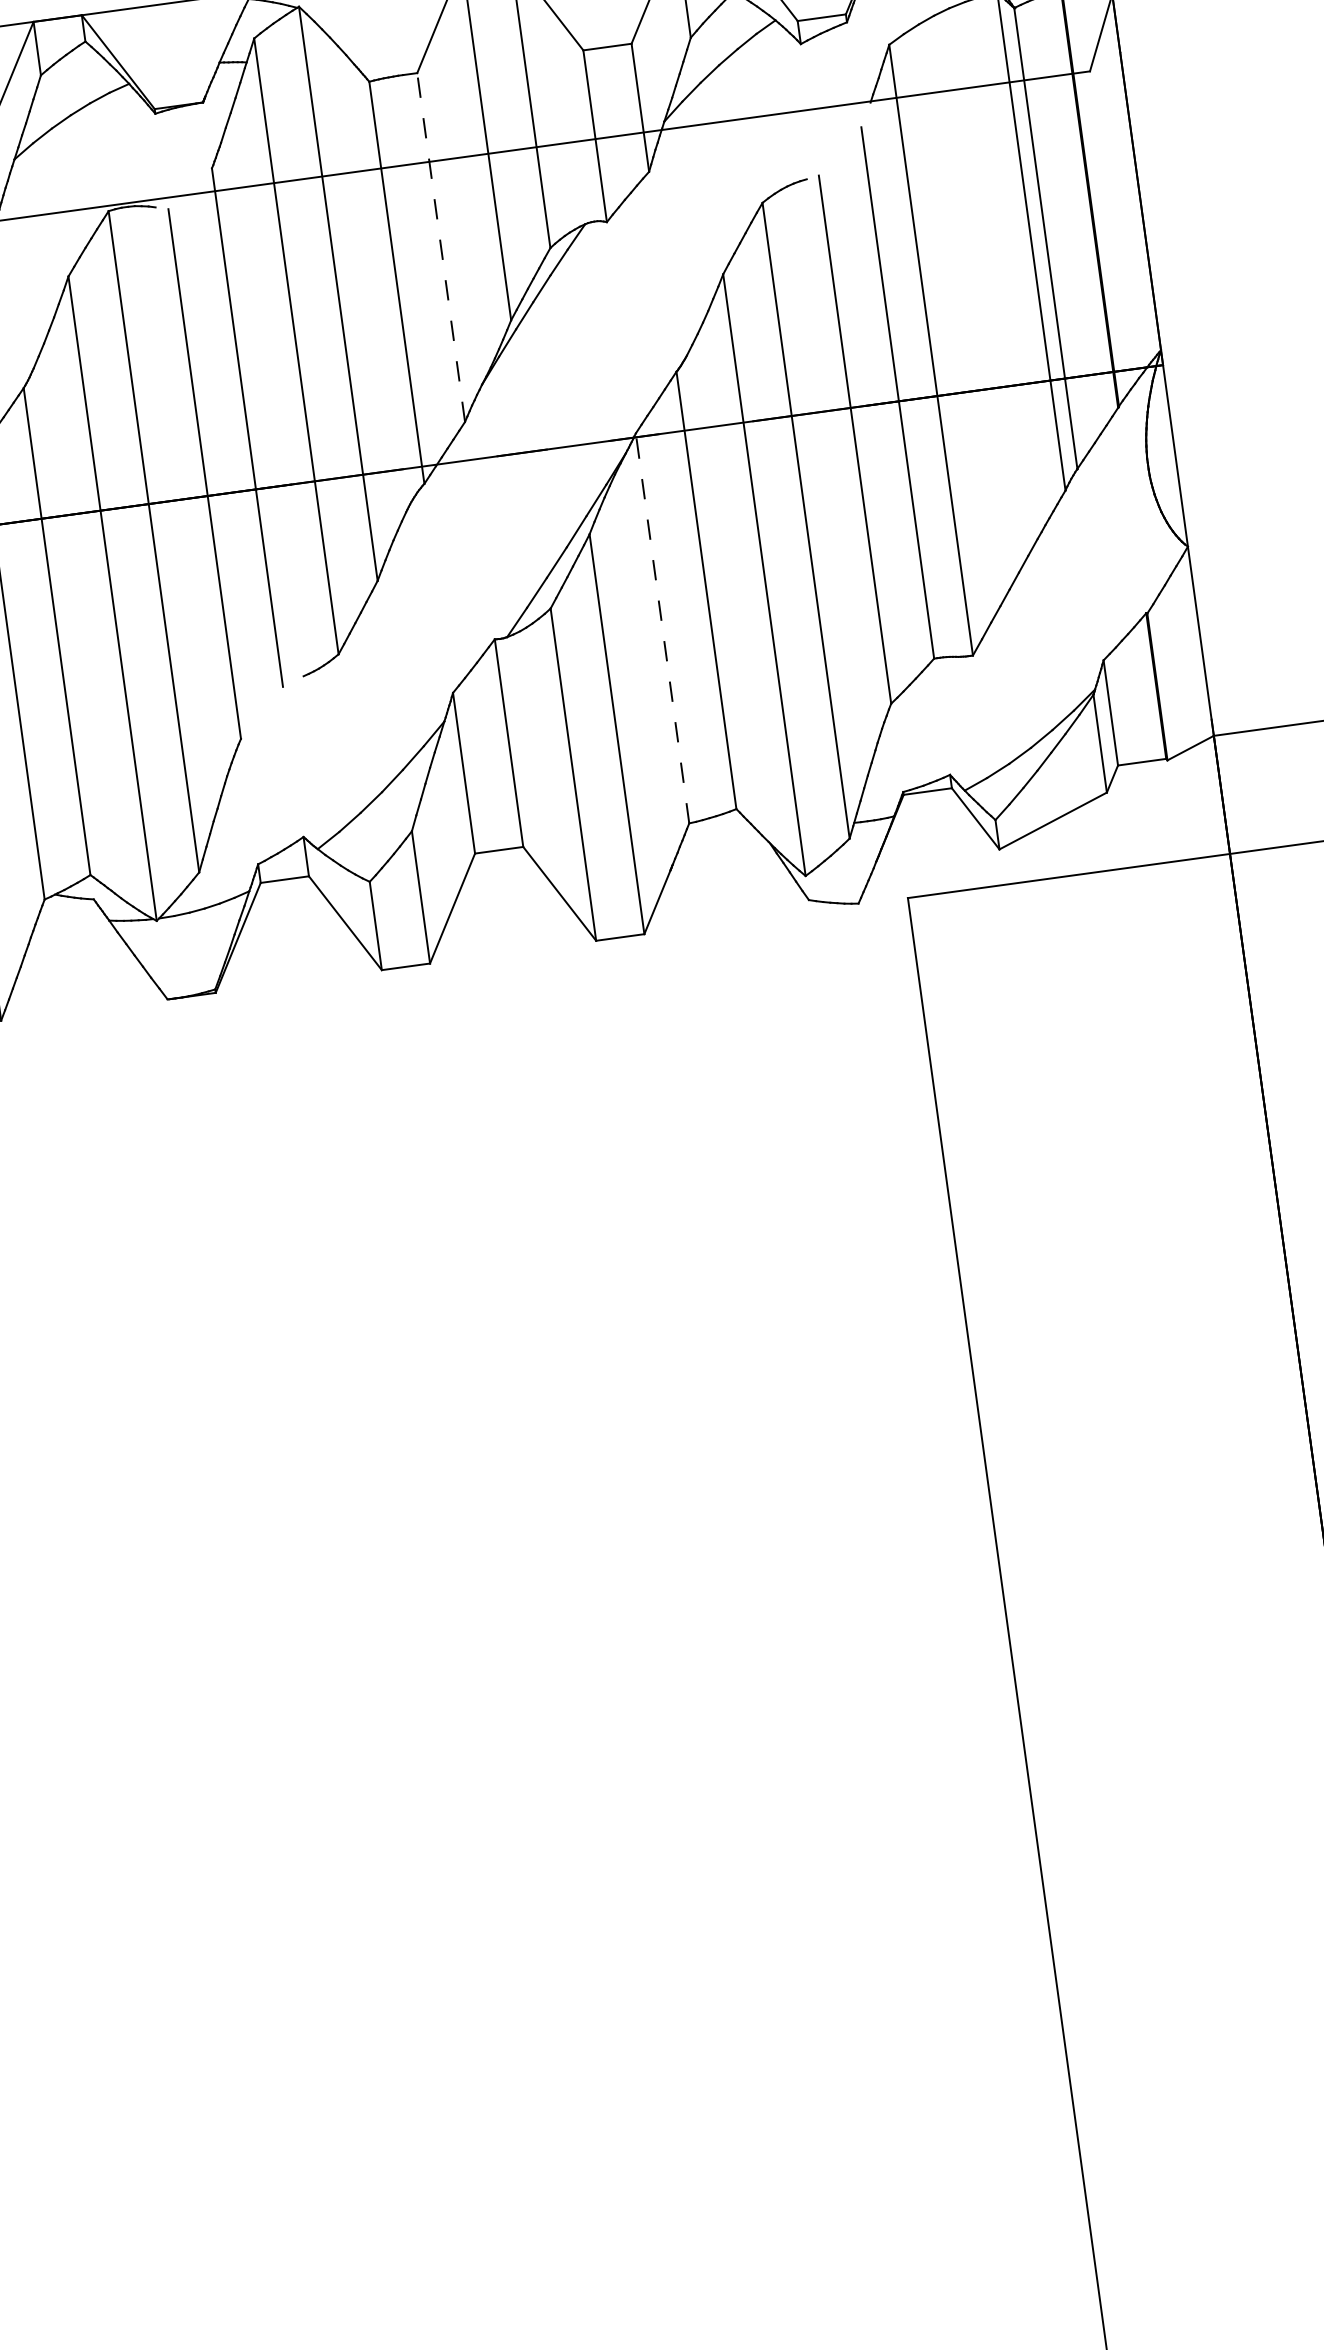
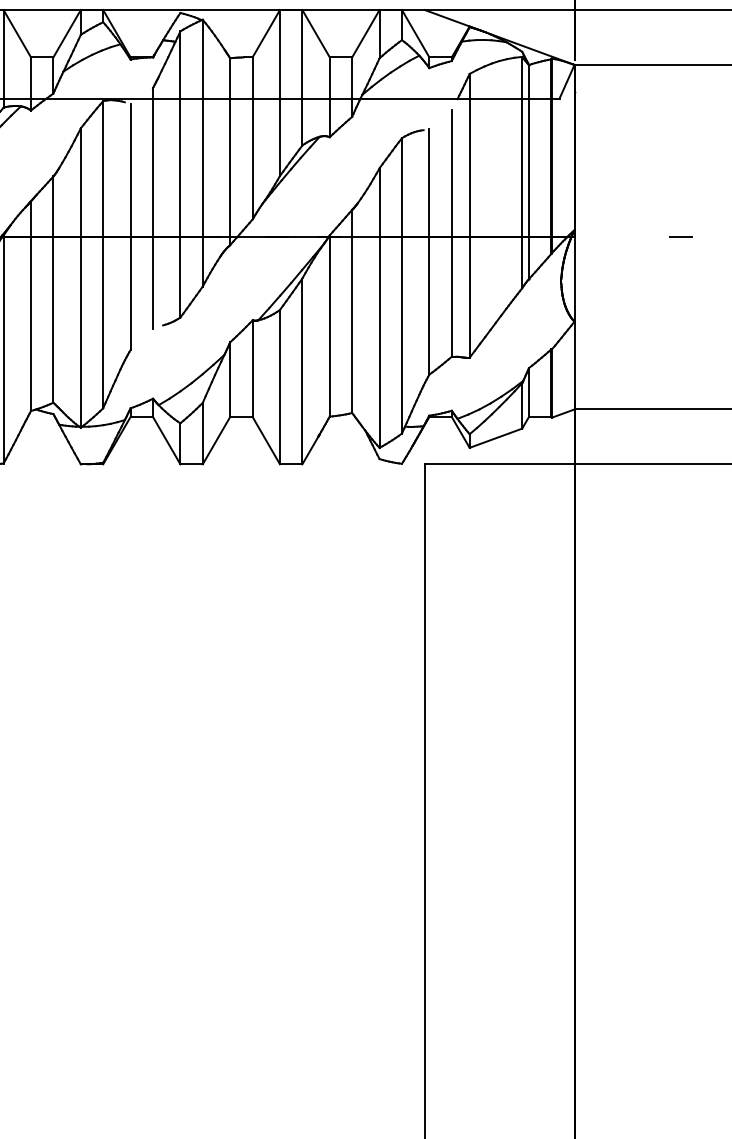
line: (440, 245) -> (252, 137), dashed -> solid
line: (662, 629) -> (329, 326), dashed -> solid

